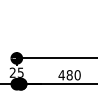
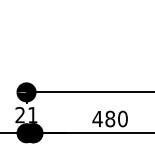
text: (20, 72) -> (32, 114), 25 -> 21

